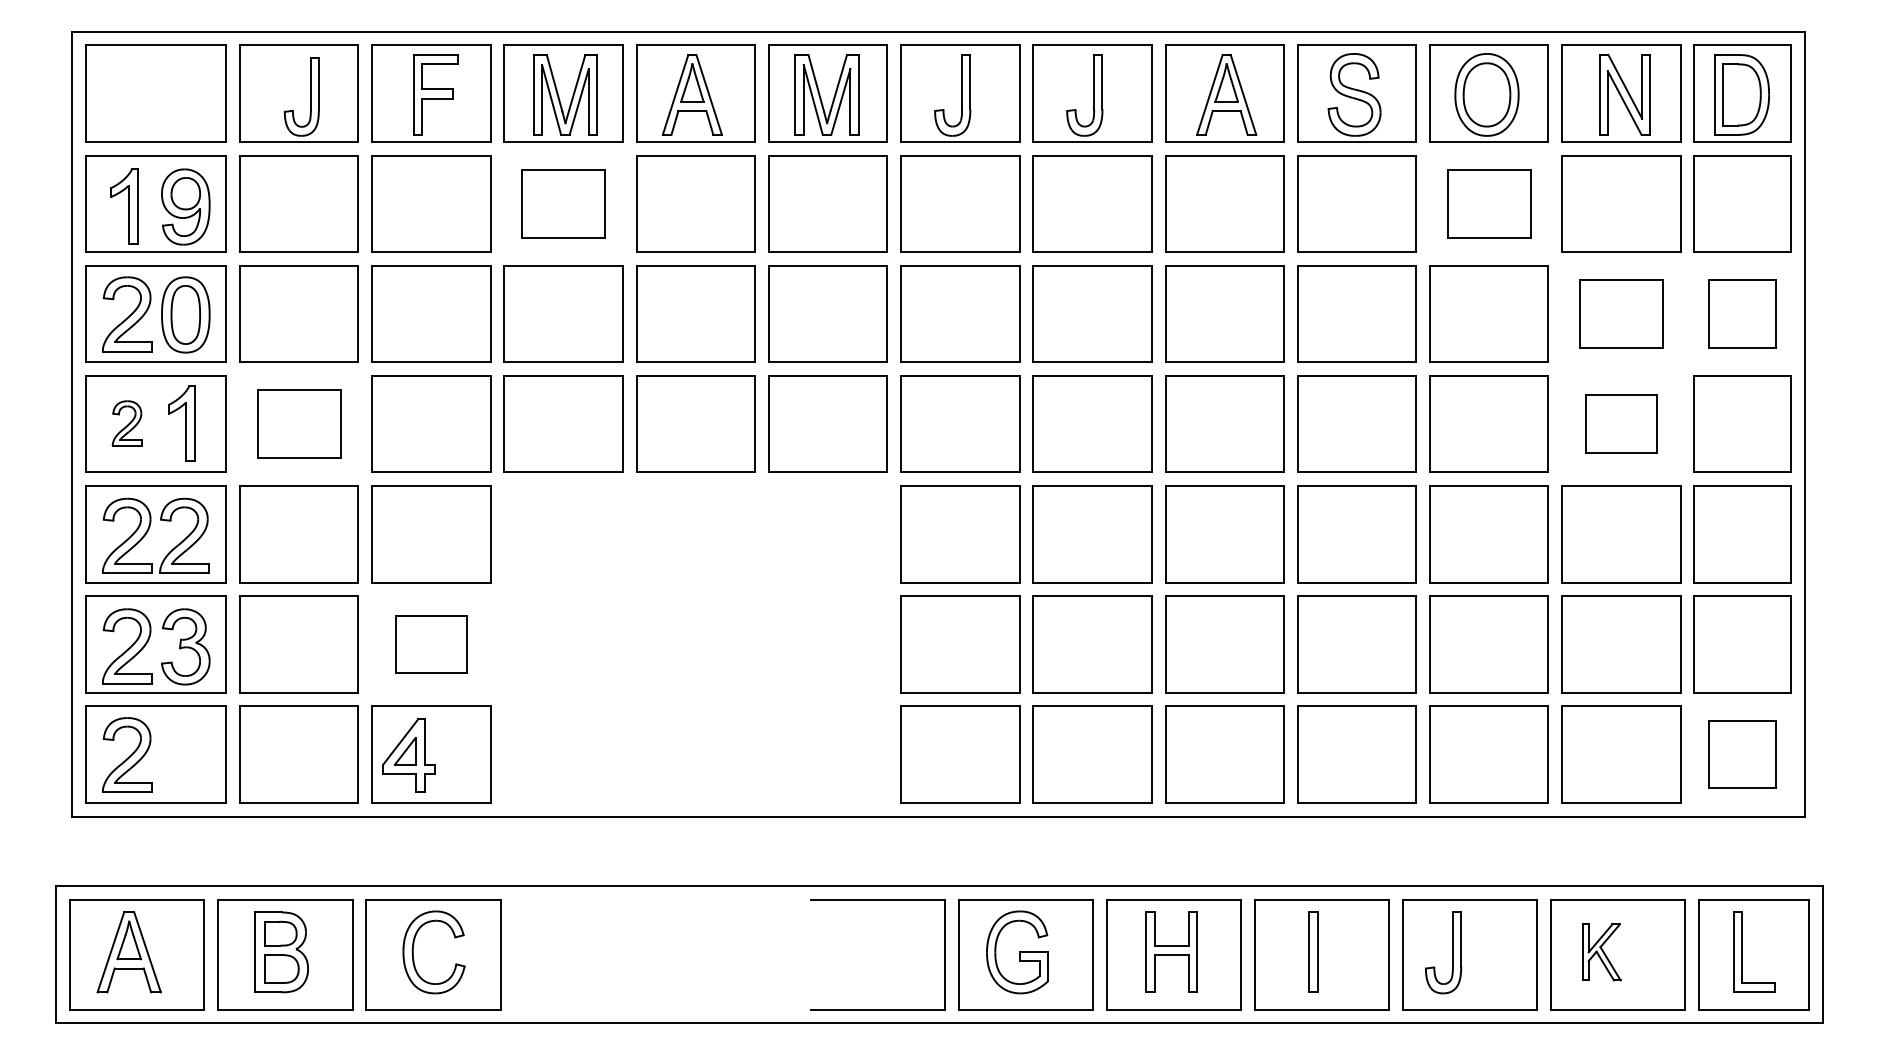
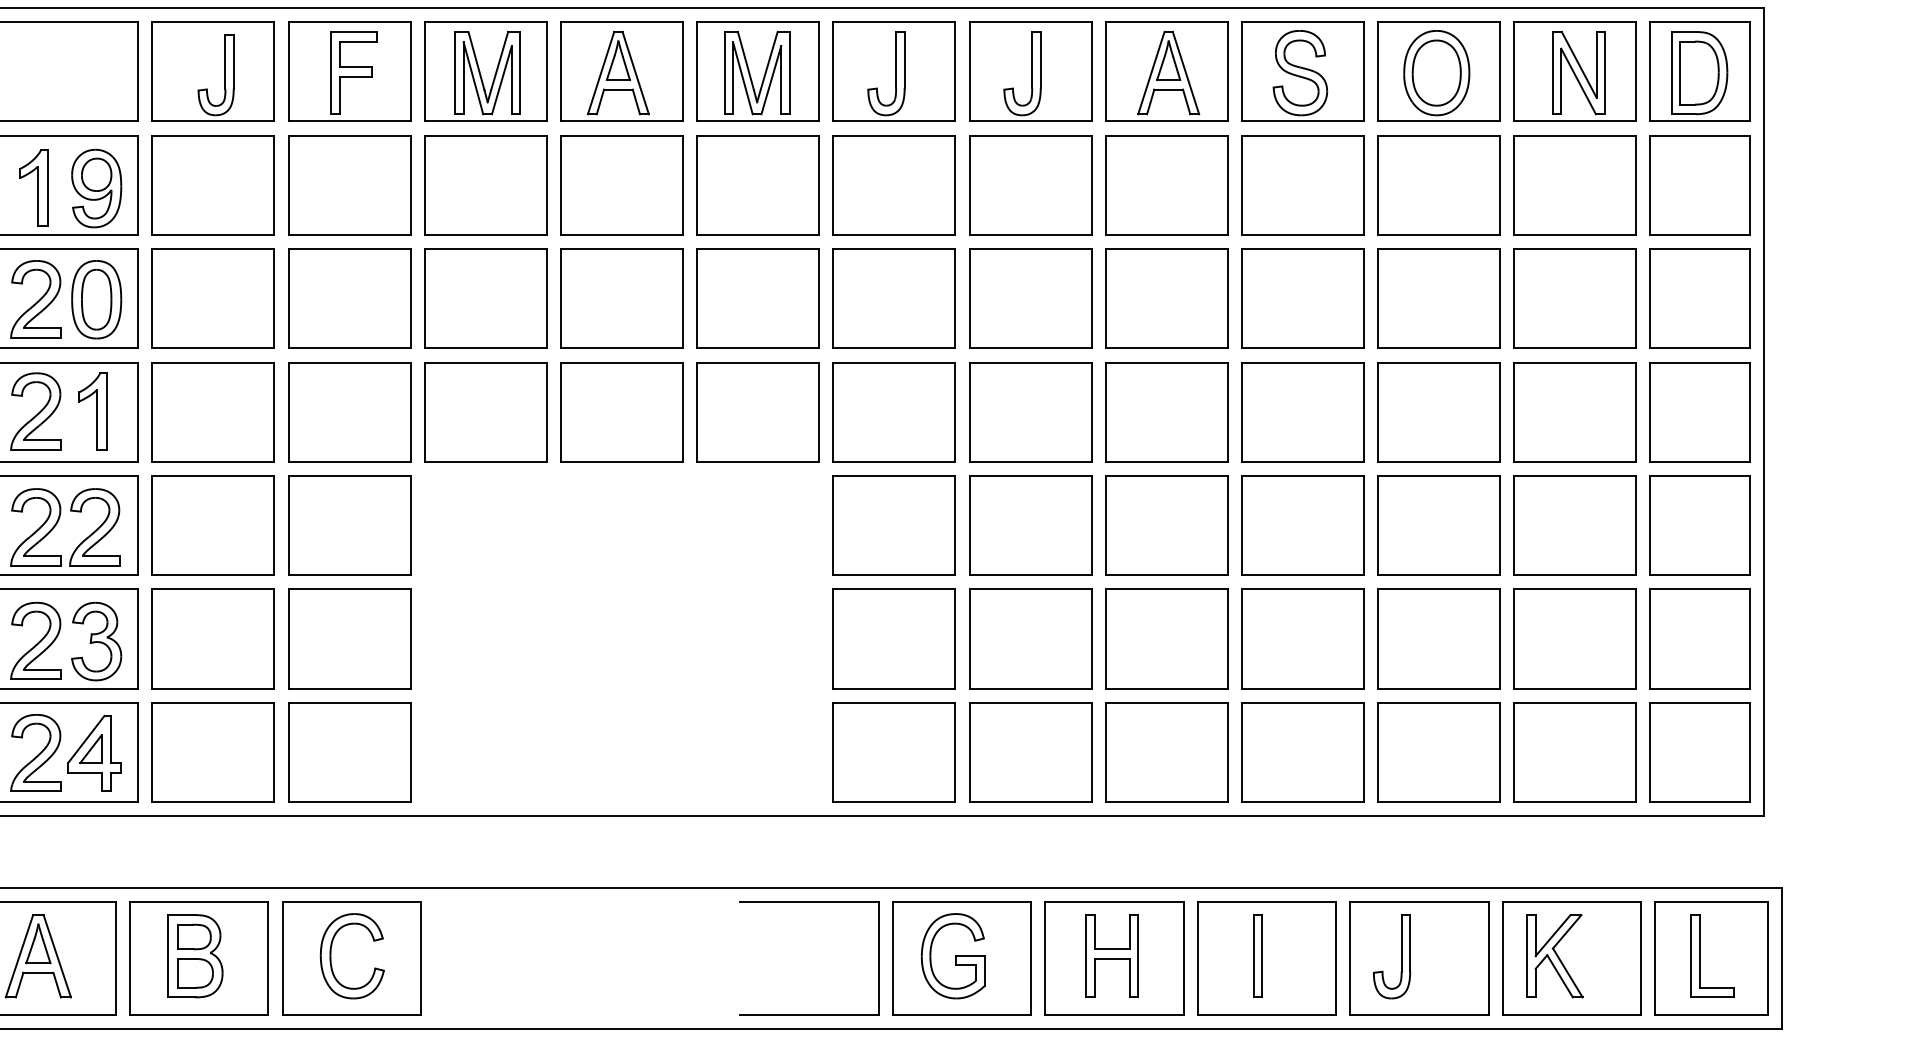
part: (563, 203) -> (485, 184), size x1.43
part: (1488, 203) -> (1438, 184), size x1.43
part: (1621, 313) -> (1575, 298), size x1.43
part: (1742, 313) -> (1699, 298), size x1.43
part: (127, 423) -> (36, 411), size x1.67
part: (298, 423) -> (212, 411), size x1.43
part: (1621, 423) -> (1575, 411), size x1.67
part: (431, 644) -> (349, 639), size x1.67
part: (1742, 754) -> (1699, 752), size x1.43
part: (408, 755) -> (94, 753), moved
part: (1601, 952) -> (1554, 956), size x1.43

